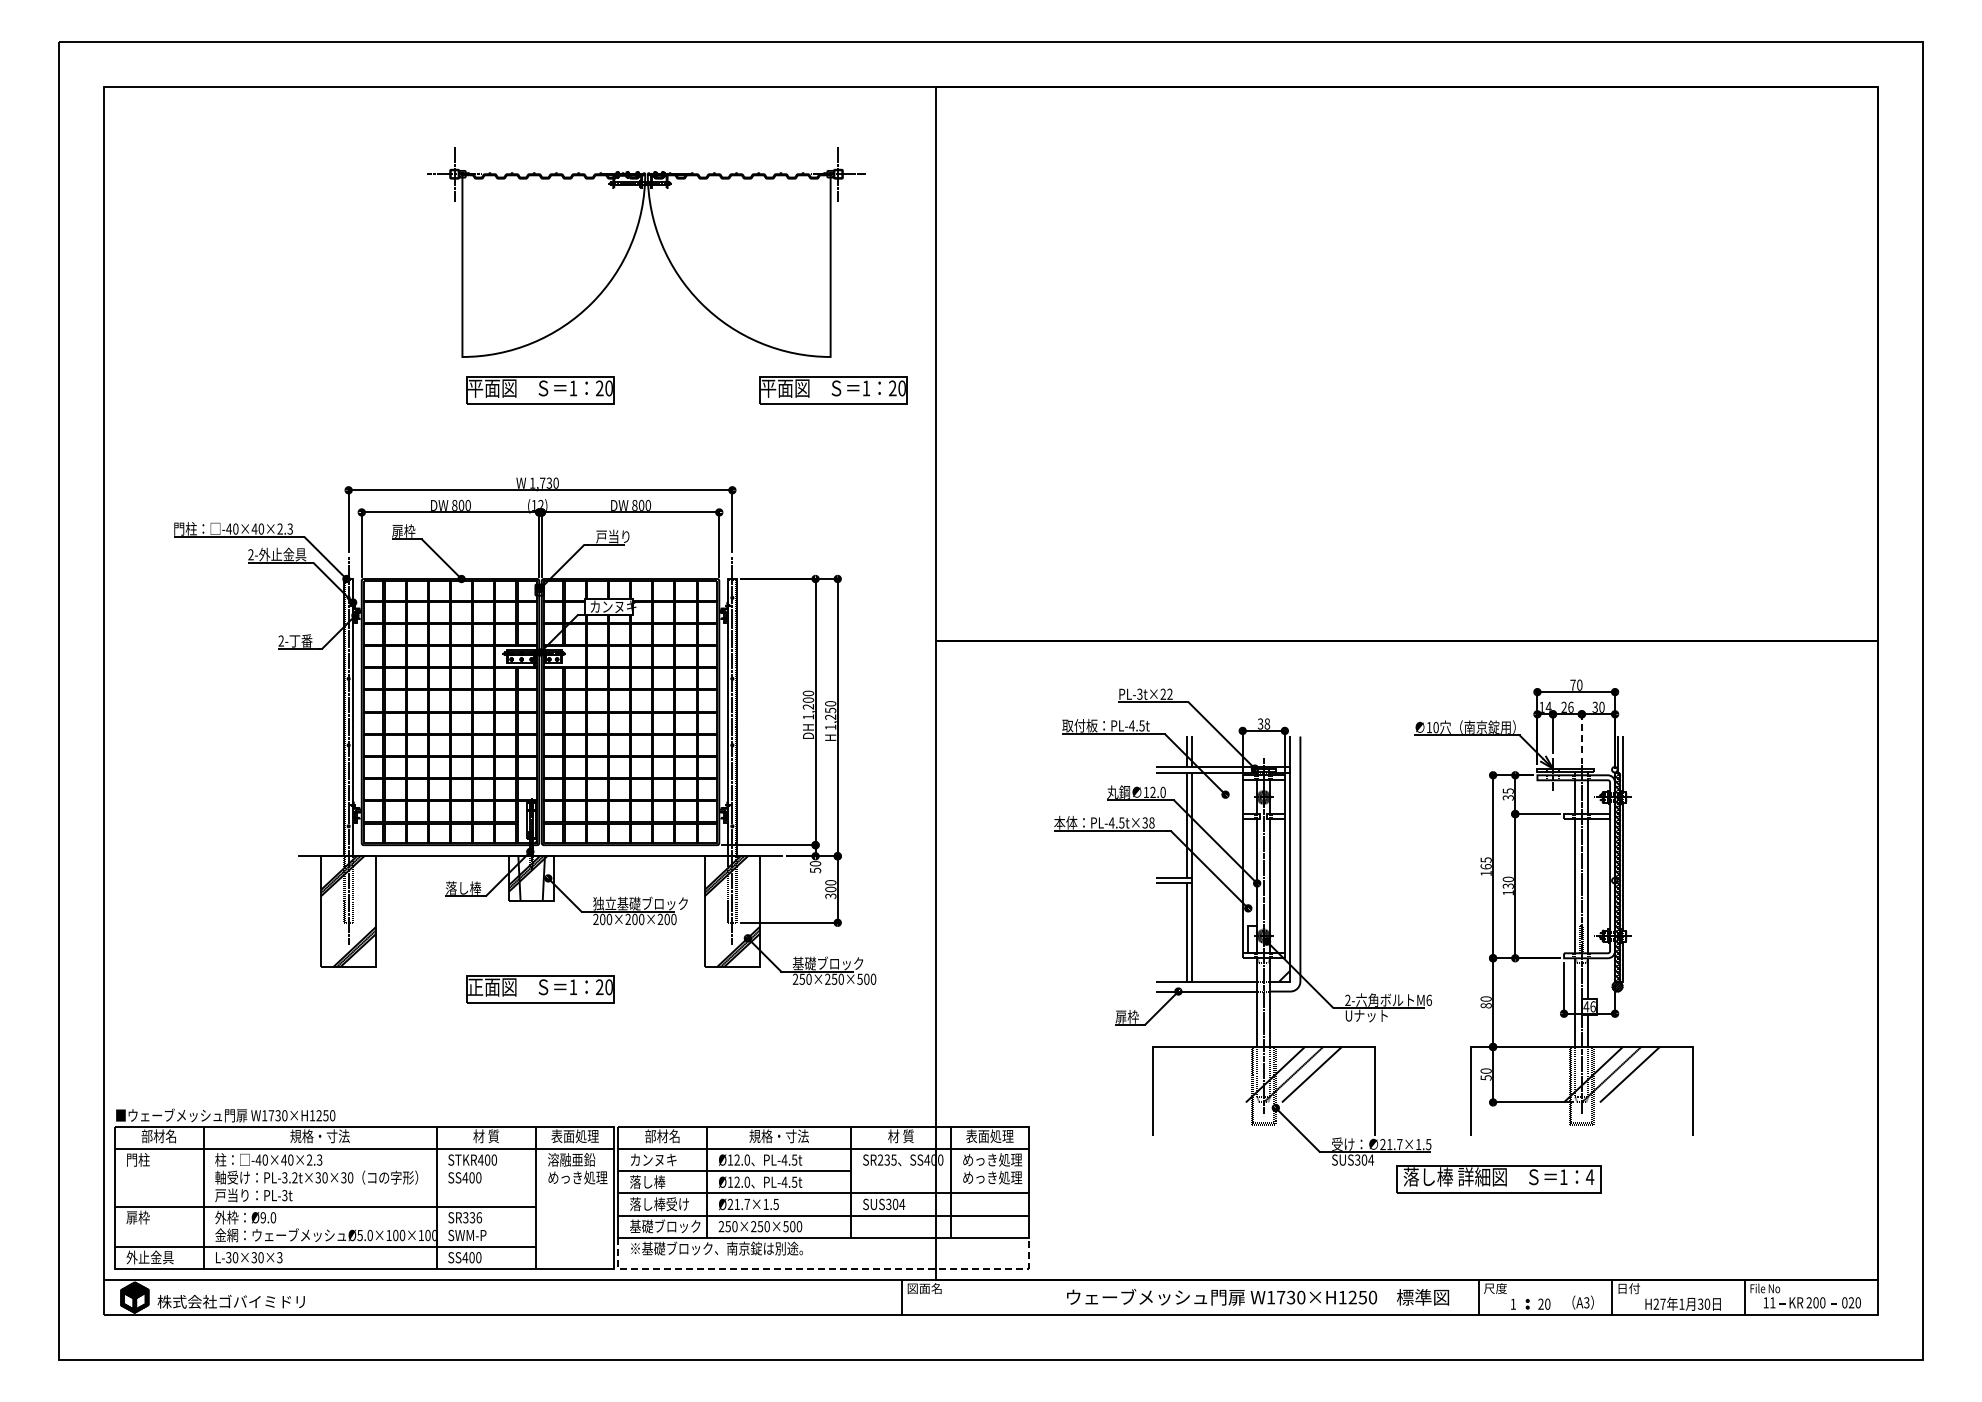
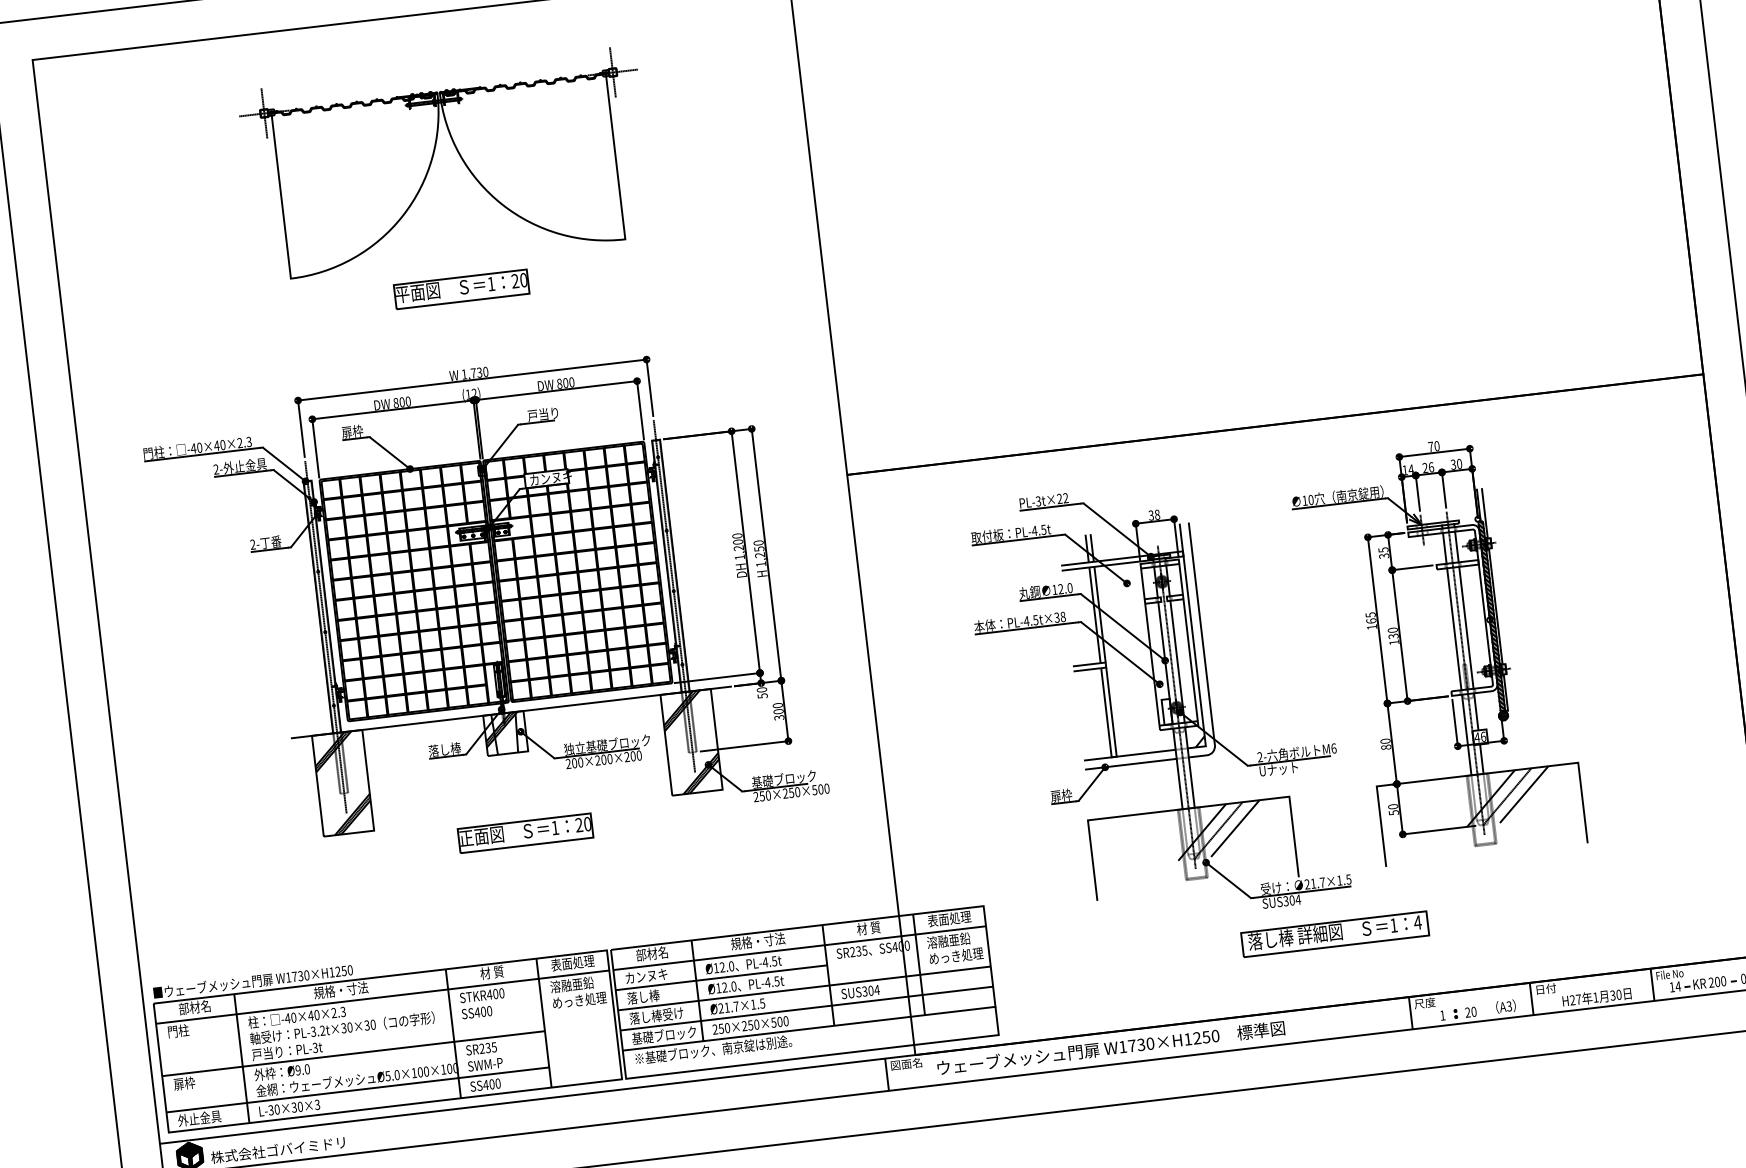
part: (632, 244) -> (433, 158), moved
part: (833, 390) -> (727, 258), removed
line: (1581, 733) -> (1443, 489), dashed -> solid
text: (992, 1159) -> (954, 939), めっき処理 -> 溶融亜鉛
part: (1498, 1179) -> (1334, 934), moved
text: (472, 1217) -> (488, 1047), SR336 -> SR235
line: (824, 1268) -> (813, 1056), dashed -> solid
text: (1258, 1297) -> (1111, 1048), moved
text: (1772, 1302) -> (1677, 986), 11 -> 14

